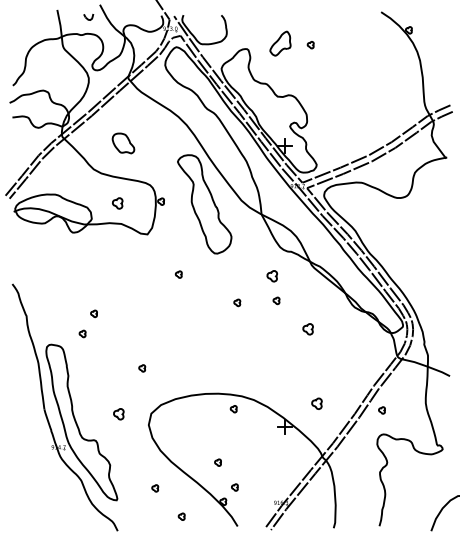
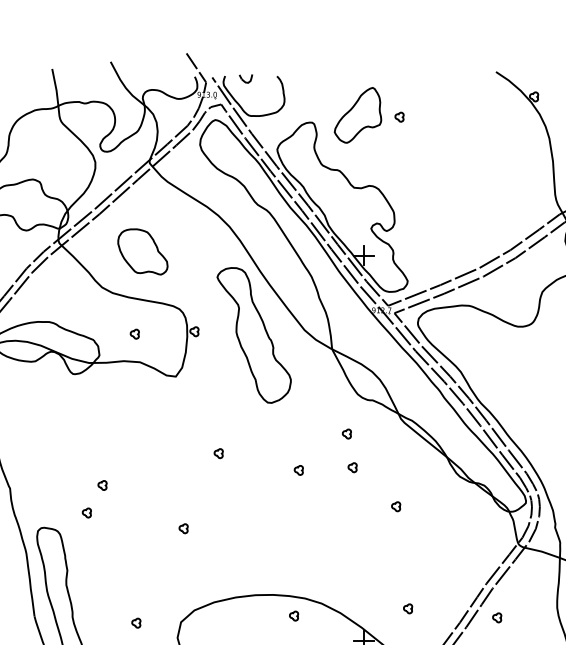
part: (88, 17) -> (245, 79), moved
part: (280, 43) -> (358, 114), size x1.67
part: (123, 143) -> (142, 252), size x1.67
part: (117, 203) -> (134, 334), size x0.62
part: (178, 274) -> (218, 453), moved
part: (272, 276) -> (347, 434), size x0.62
part: (308, 329) -> (396, 506), size x0.62
part: (142, 368) -> (184, 528), moved
part: (316, 403) -> (407, 608), size x0.62
part: (118, 414) -> (136, 623), size x0.62

